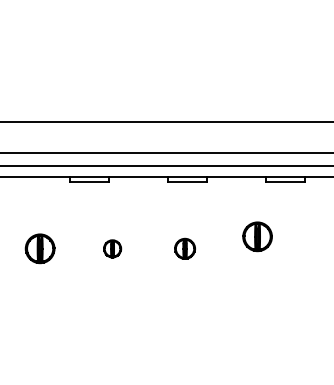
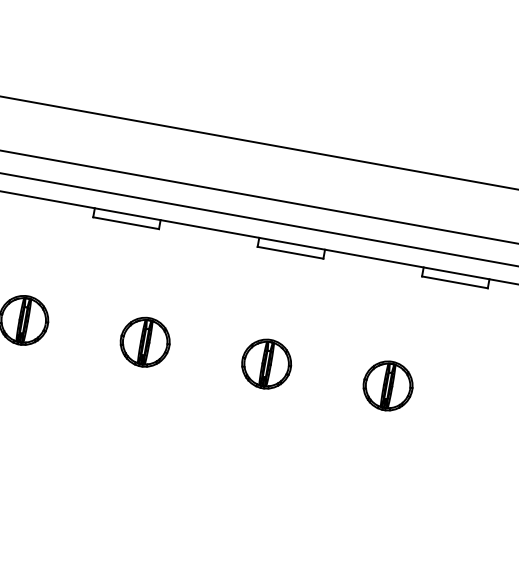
part: (257, 236) -> (388, 385), moved
part: (112, 248) -> (145, 341), size x1.67
part: (184, 248) -> (265, 363), size x1.43

